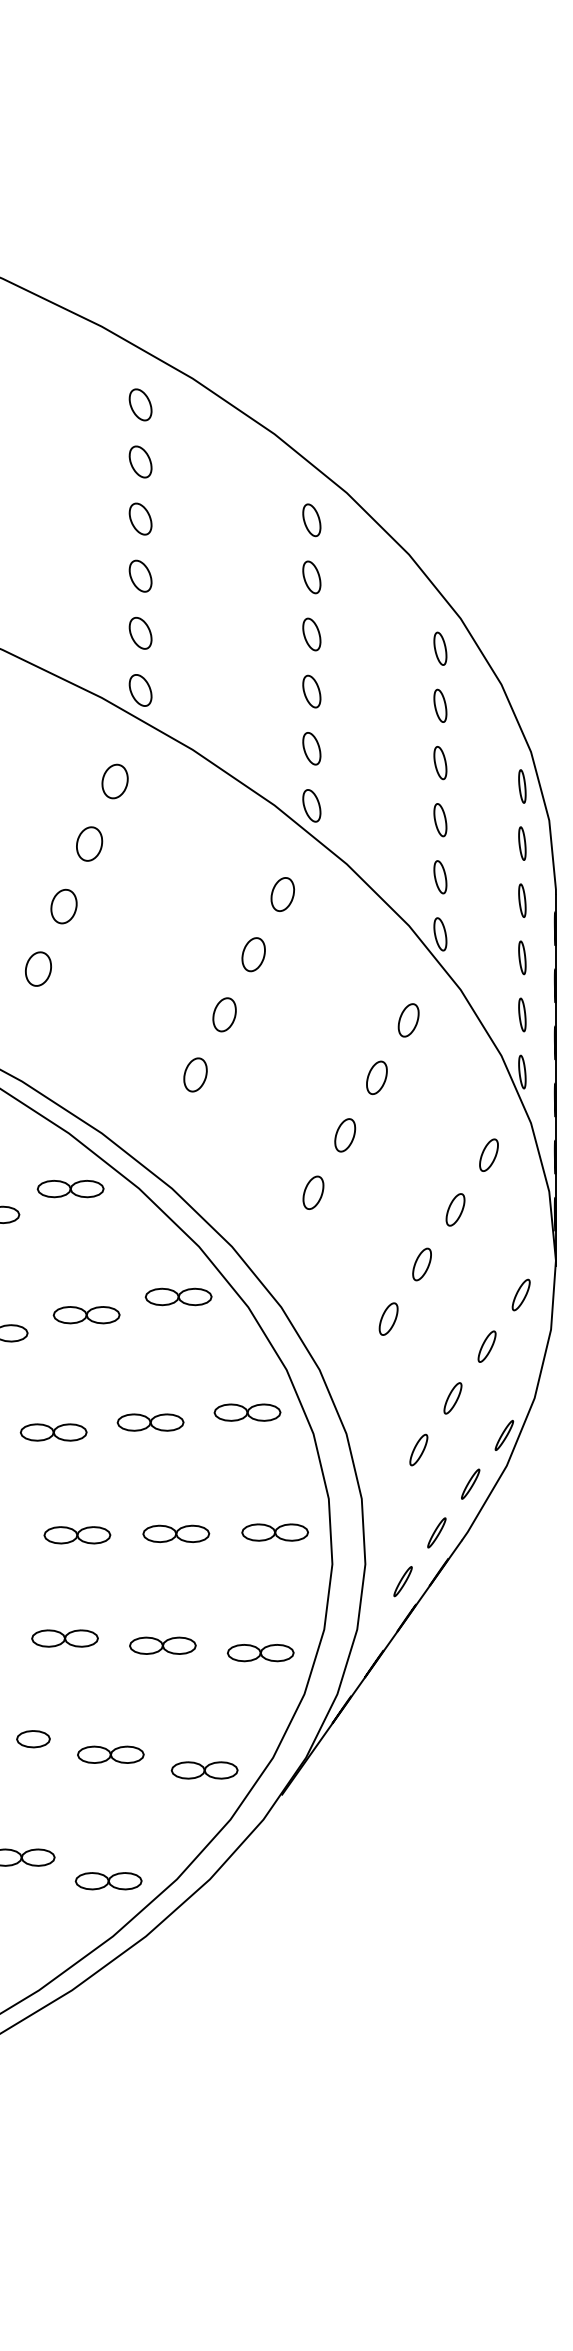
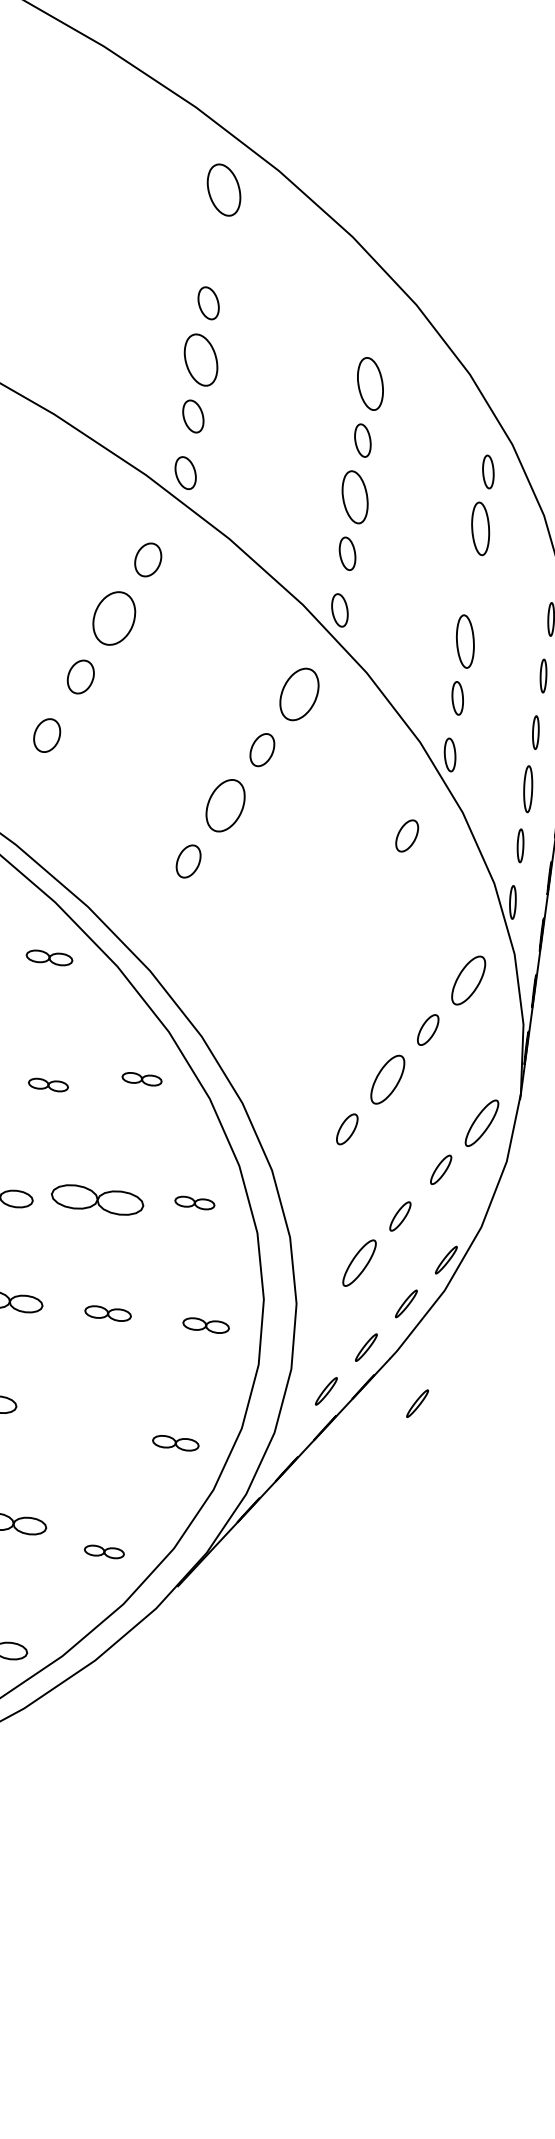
part: (140, 404) -> (223, 189), size x1.6
part: (140, 461) -> (216, 246), removed
part: (311, 520) -> (377, 327), removed
part: (140, 575) -> (200, 359), size x1.6
part: (311, 577) -> (370, 384), size x1.6
part: (311, 691) -> (354, 497), size x1.6
part: (440, 705) -> (480, 528), size x1.6
part: (440, 763) -> (473, 585), removed
part: (440, 820) -> (465, 642), size x1.6
part: (89, 843) -> (114, 617), size x1.6
part: (282, 894) -> (298, 694), size x1.6
part: (522, 957) -> (528, 788), size x1.4
part: (224, 1014) -> (225, 805), size x1.6
part: (376, 1077) -> (367, 888), removed
part: (345, 1135) -> (329, 941), removed
part: (488, 1154) -> (468, 979), size x1.6
part: (70, 1189) -> (49, 958), size x0.7
part: (313, 1192) -> (289, 993), removed
part: (421, 1264) -> (387, 1079), size x1.6
part: (520, 1294) -> (481, 1122), size x1.6
part: (178, 1296) -> (142, 1078), size x0.6
part: (86, 1315) -> (48, 1085), size x0.6
part: (247, 1412) -> (194, 1202), size x0.6
part: (150, 1422) -> (97, 1199), size x1.4
part: (418, 1449) -> (359, 1262), size x1.6
part: (274, 1532) -> (205, 1325), size x0.7
part: (176, 1533) -> (108, 1313), size x0.7
part: (494, 1581) -> (417, 1403), added
part: (162, 1645) -> (79, 1422), removed
part: (260, 1653) -> (175, 1443), size x0.7
part: (204, 1770) -> (104, 1551), size x0.6

